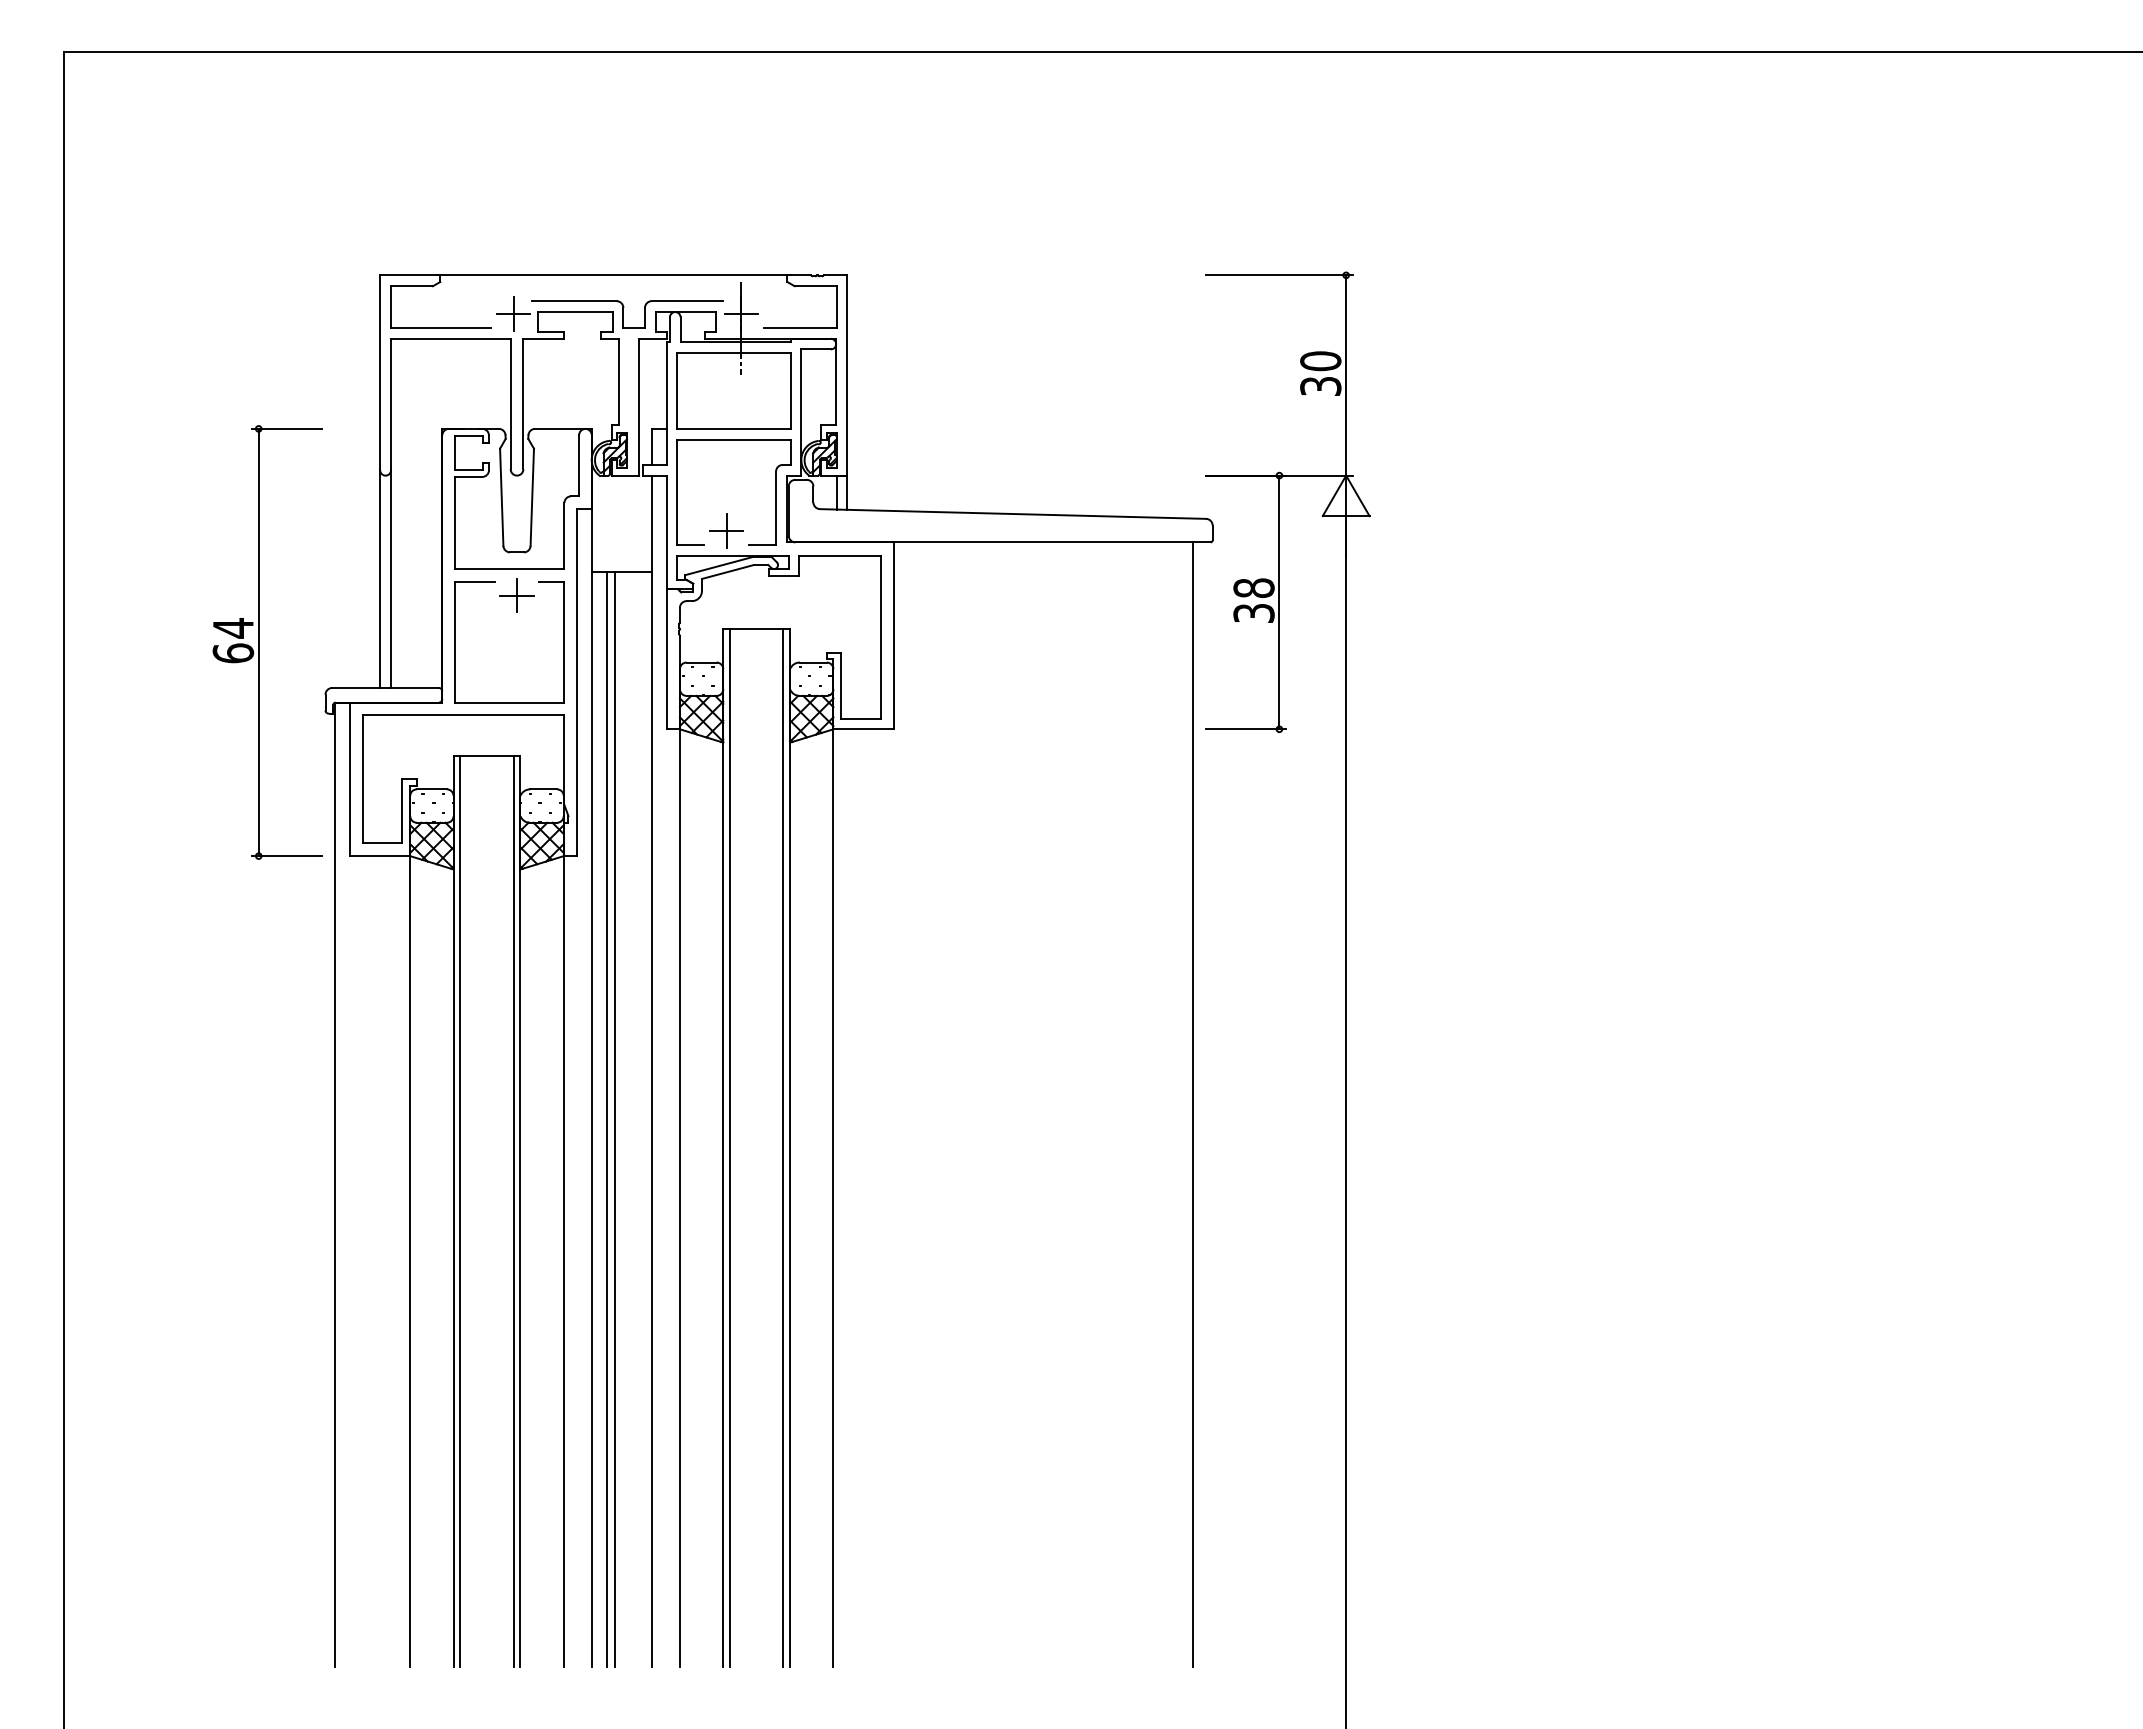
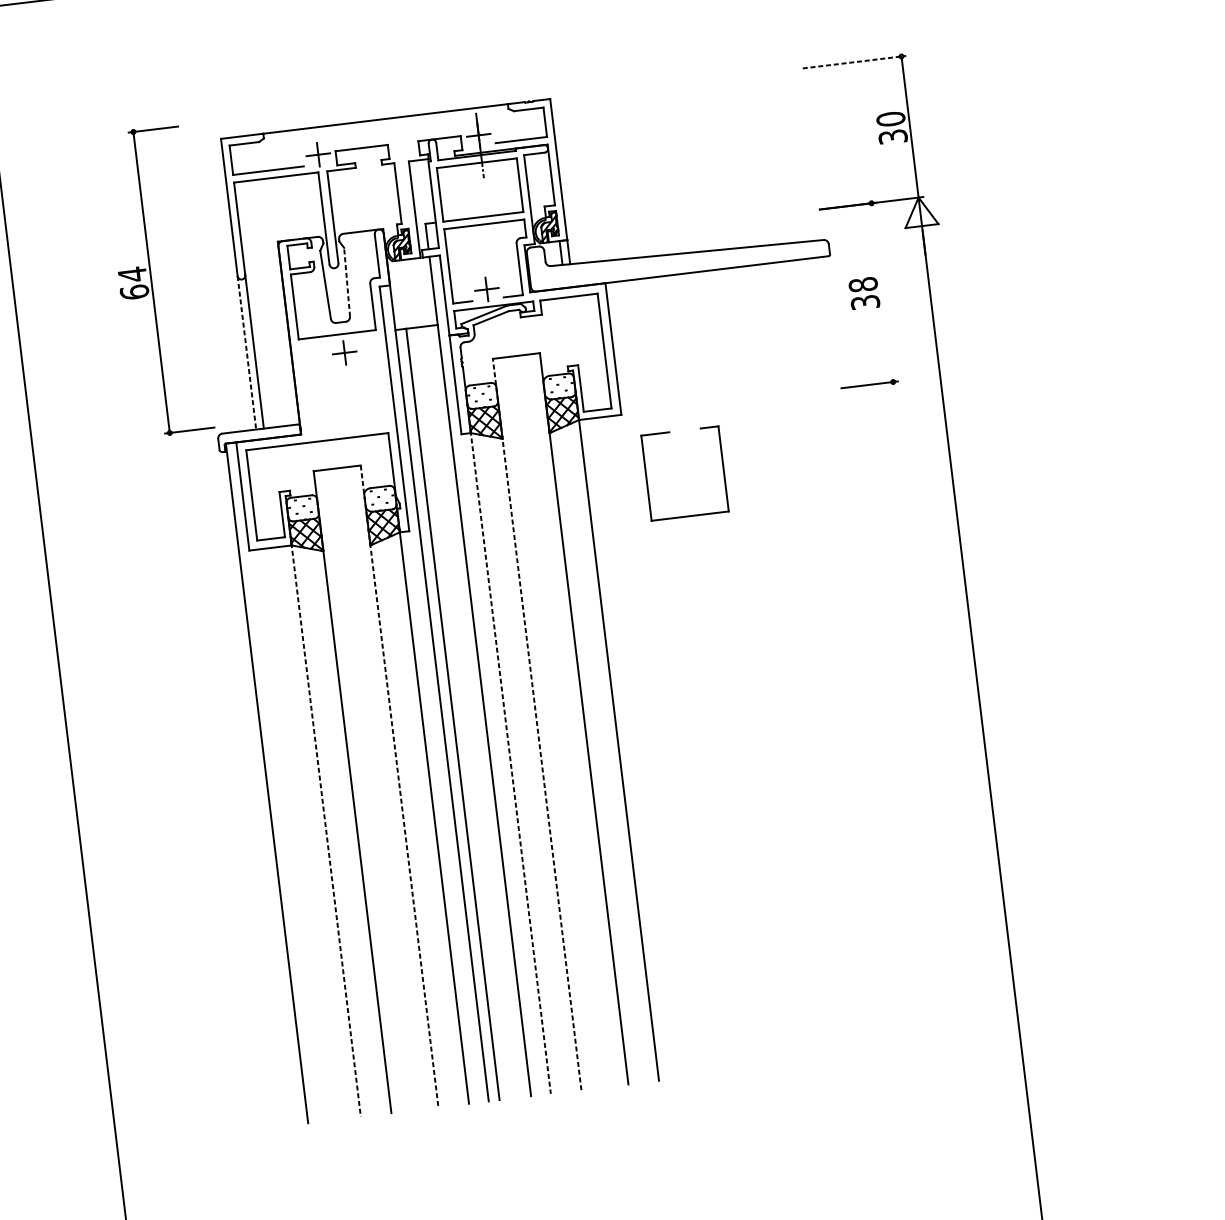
line: (1279, 275) -> (854, 62), solid -> dashed
part: (627, 314) -> (398, 145), removed
line: (532, 497) -> (347, 282), solid -> dashed
line: (380, 579) -> (247, 353), solid -> dashed
line: (1279, 602) -> (882, 292), removed
part: (259, 642) -> (152, 282), moved
part: (455, 642) -> (646, 478), moved
line: (1192, 1104) -> (863, 653), removed
line: (615, 1119) -> (458, 713), removed
line: (723, 1147) -> (537, 724), solid -> dashed
line: (729, 1148) -> (541, 724), removed
line: (783, 1148) -> (579, 719), removed
line: (679, 1196) -> (510, 762), solid -> dashed
line: (460, 1211) -> (357, 791), removed
line: (513, 1211) -> (394, 786), removed
line: (520, 1211) -> (399, 786), solid -> dashed
line: (410, 1260) -> (326, 830), solid -> dashed

